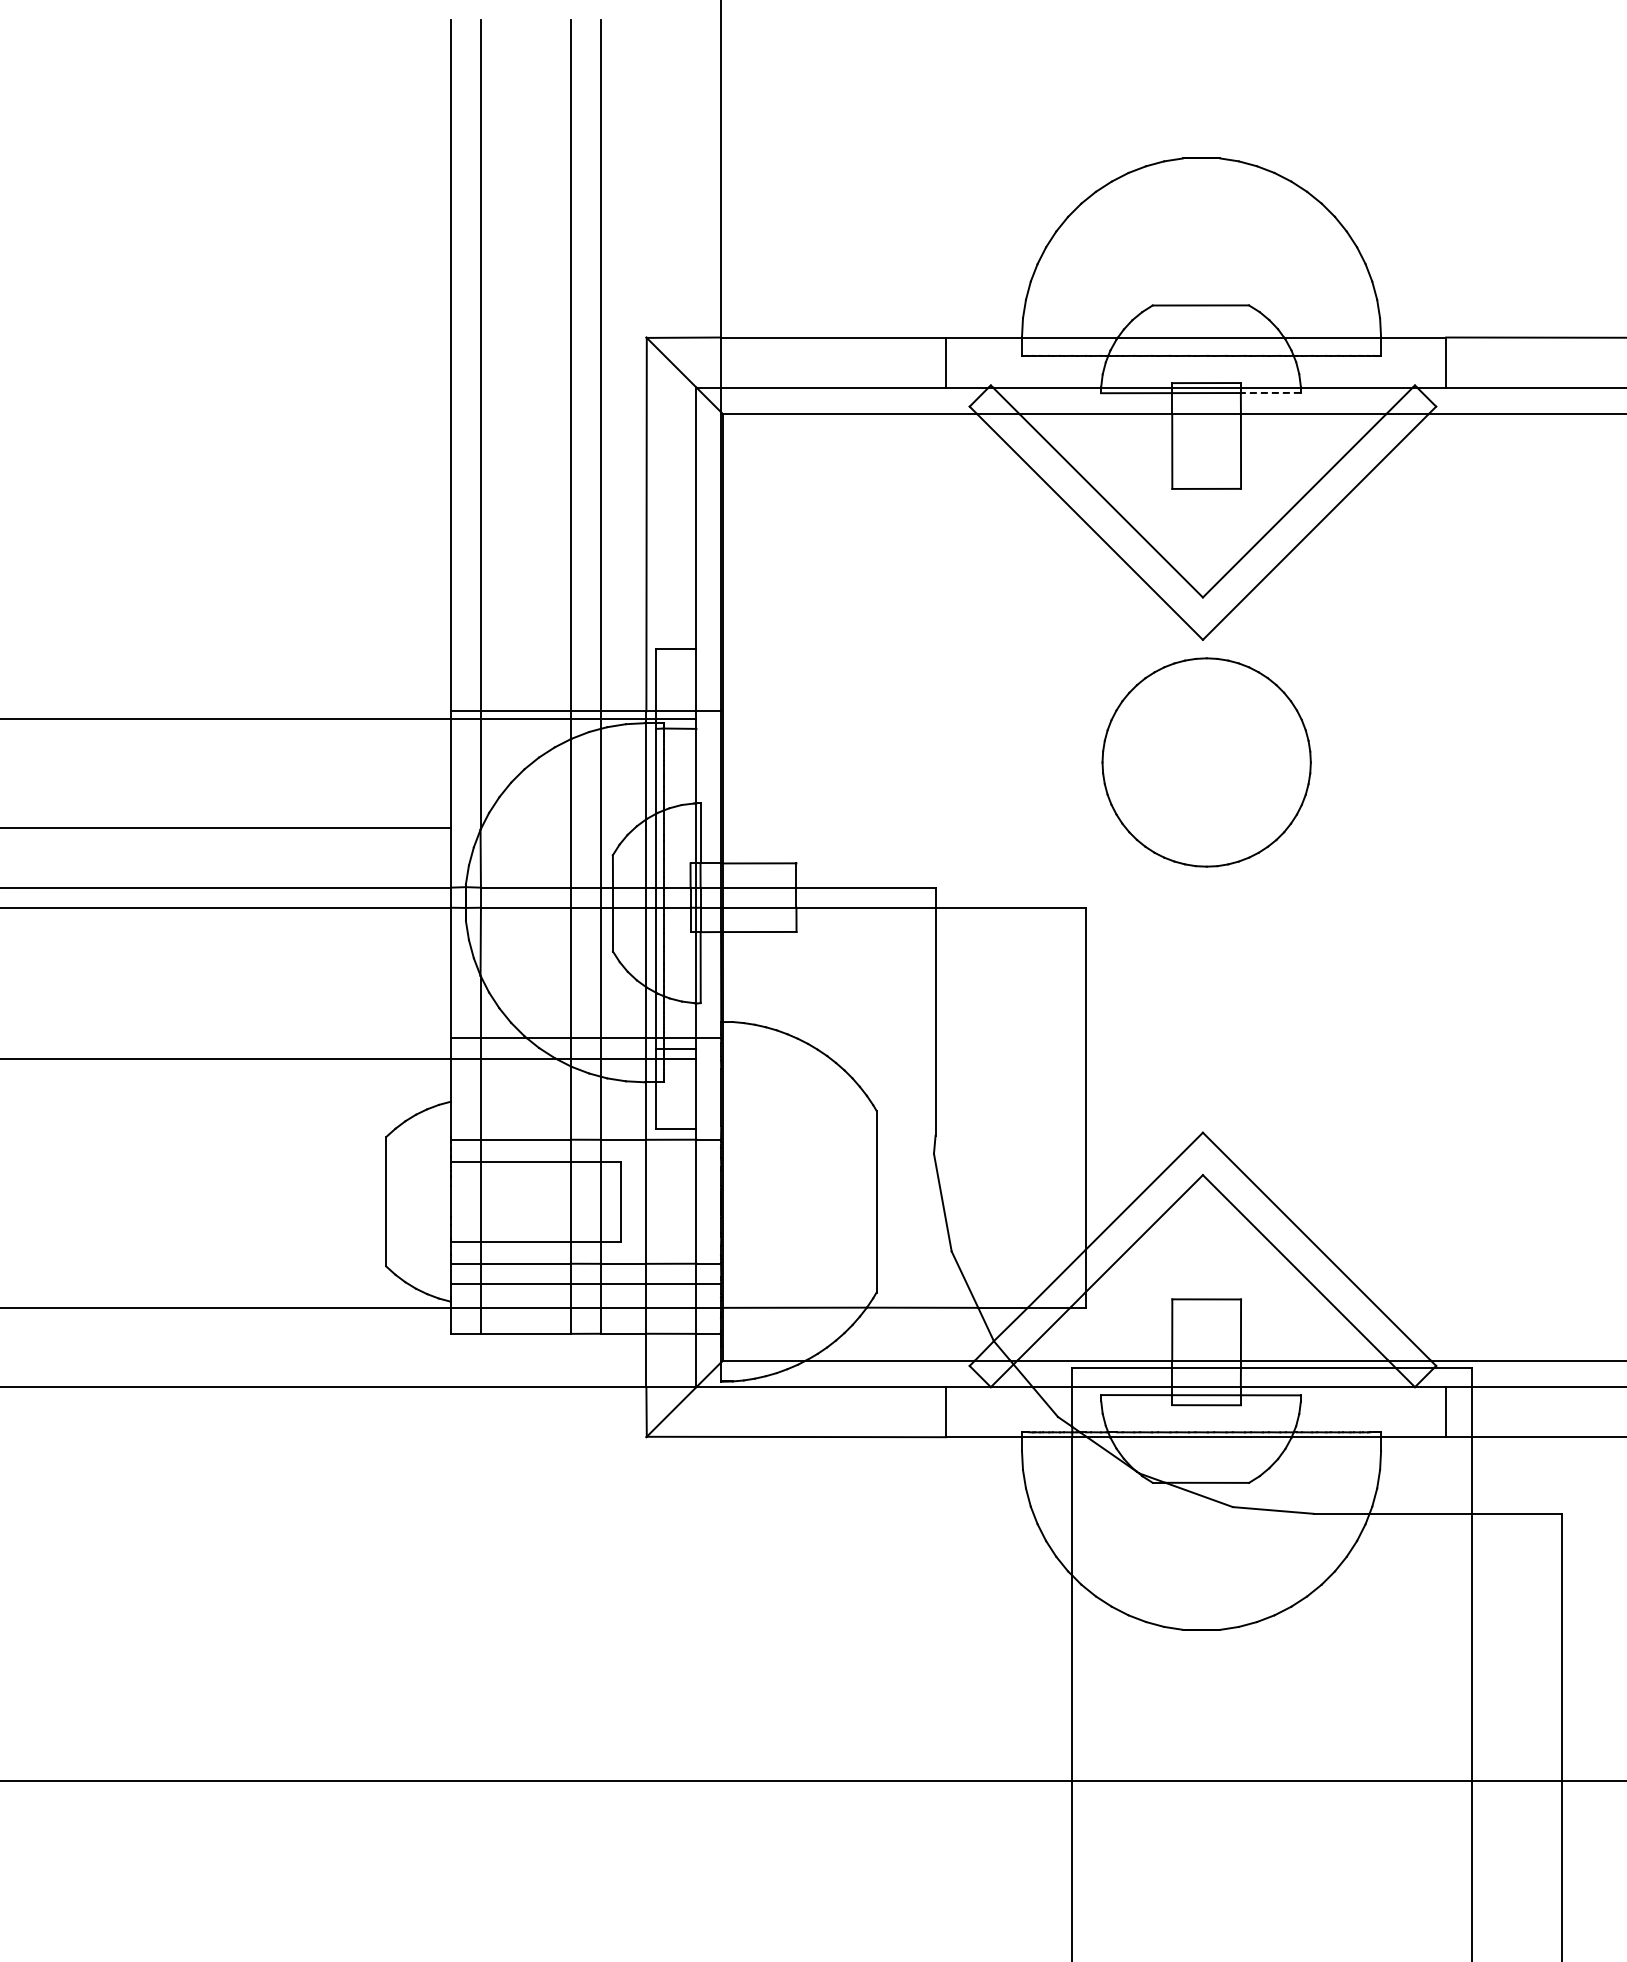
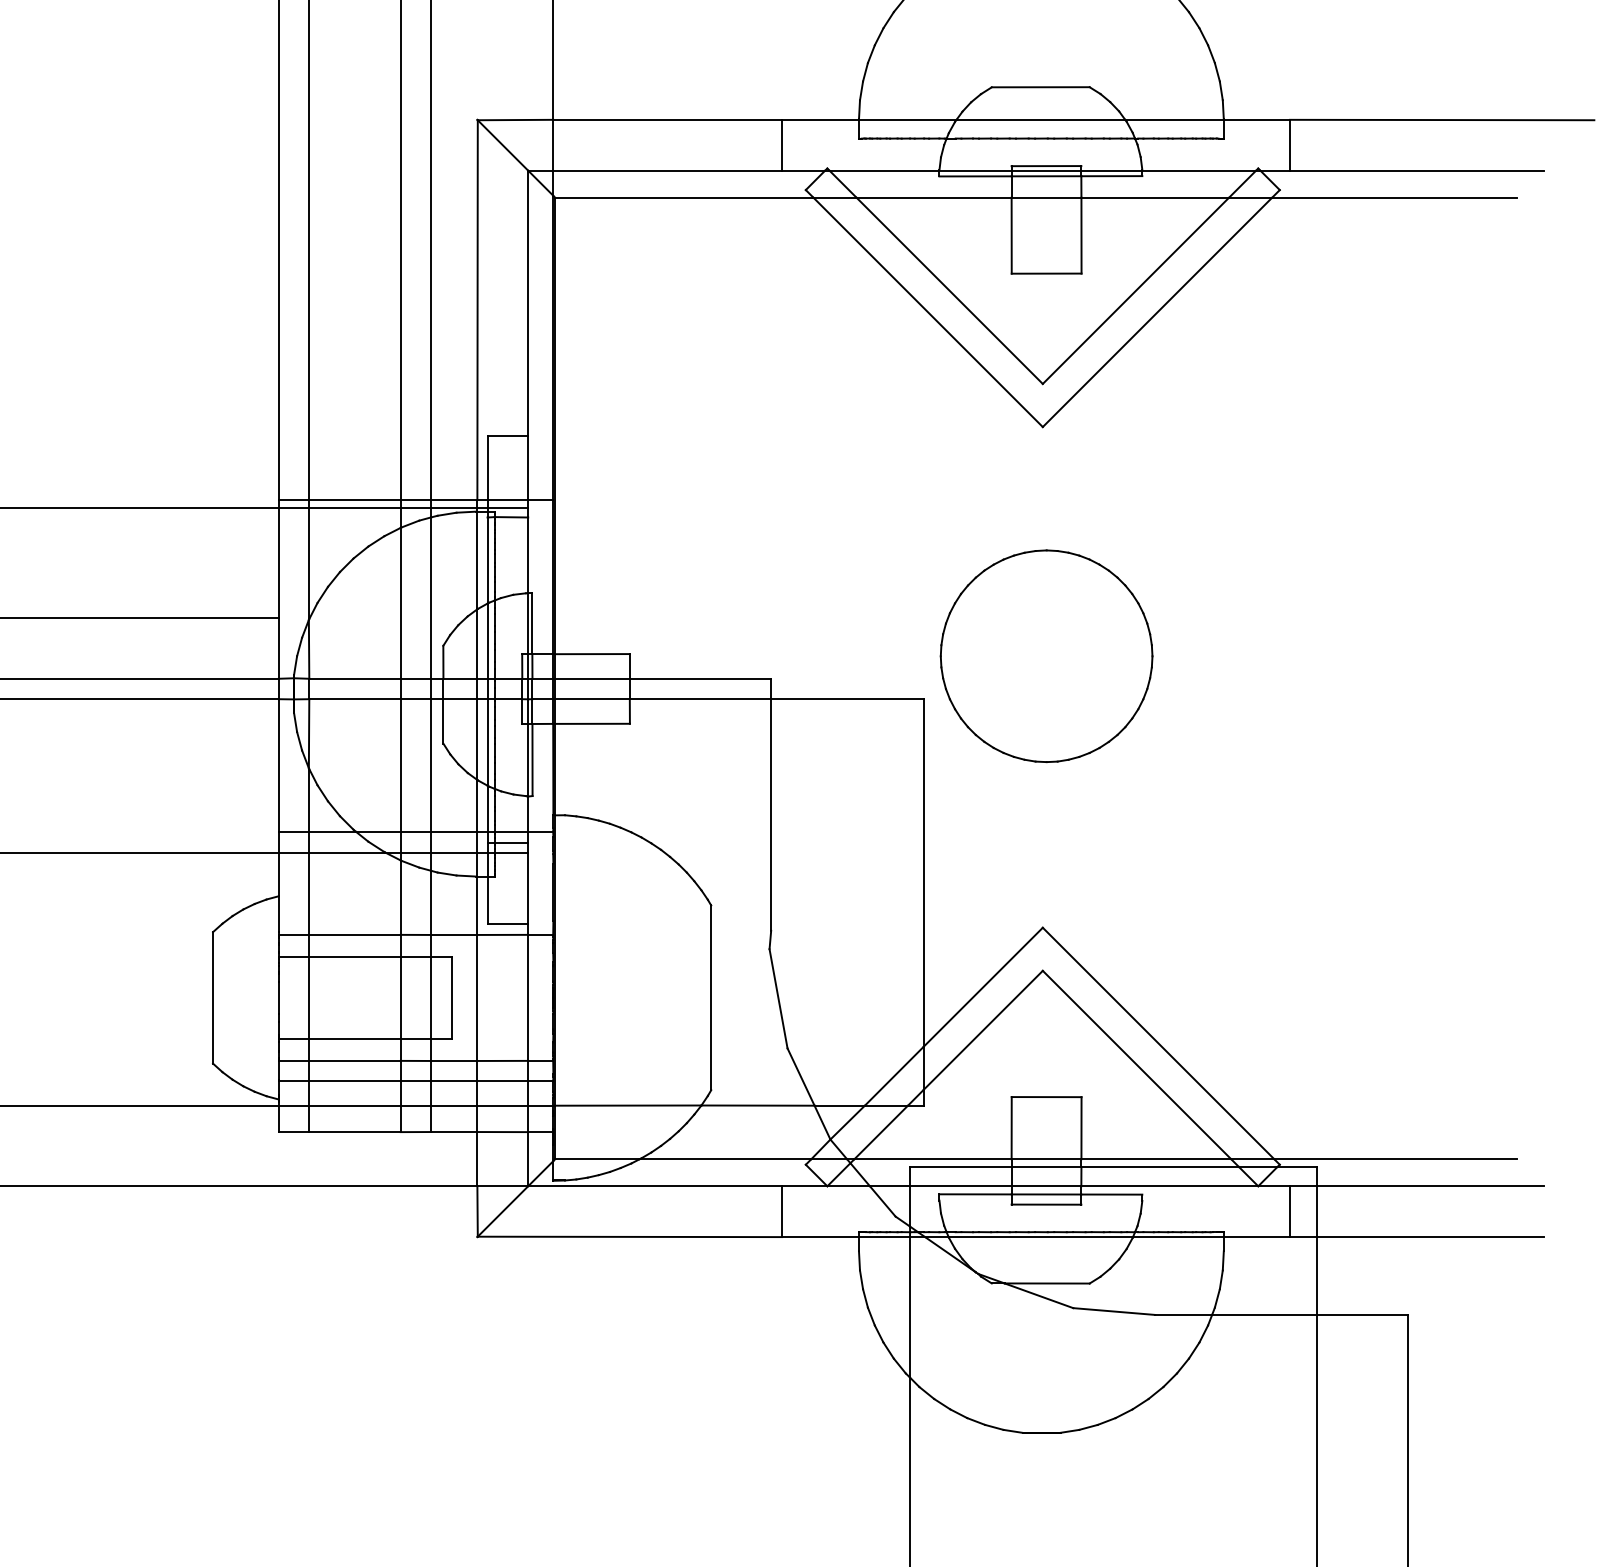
line: (1270, 392) -> (1111, 175), dashed -> solid
part: (1206, 762) -> (1046, 656), moved

